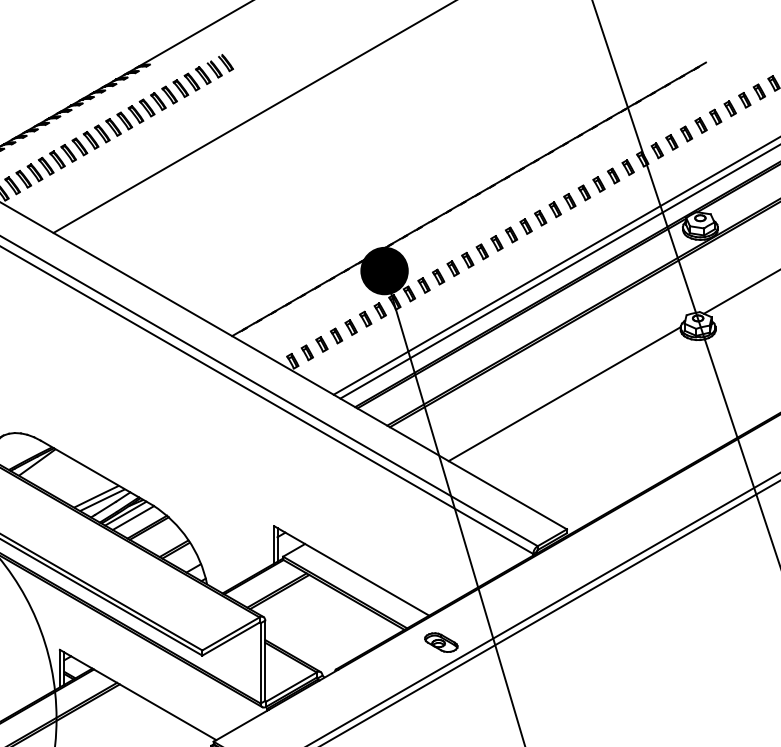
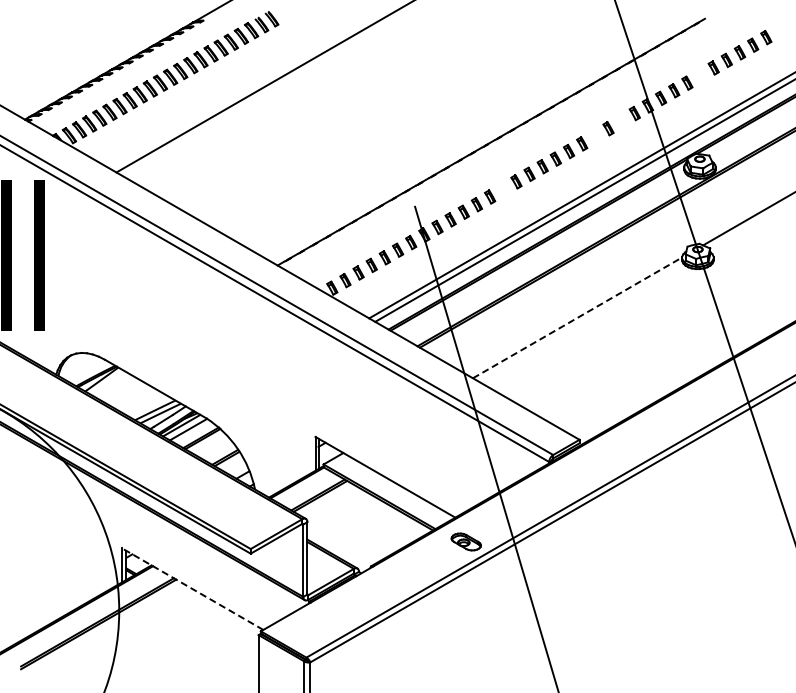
part: (701, 125) -> (700, 75), removed
part: (613, 175) -> (621, 120), removed
part: (584, 191) -> (595, 135), removed
part: (482, 251) -> (503, 189), removed
fill: (383, 270) -> (414, 206), removed
line: (564, 393) -> (577, 317), solid -> dashed
line: (137, 694) -> (192, 588), solid -> dashed

